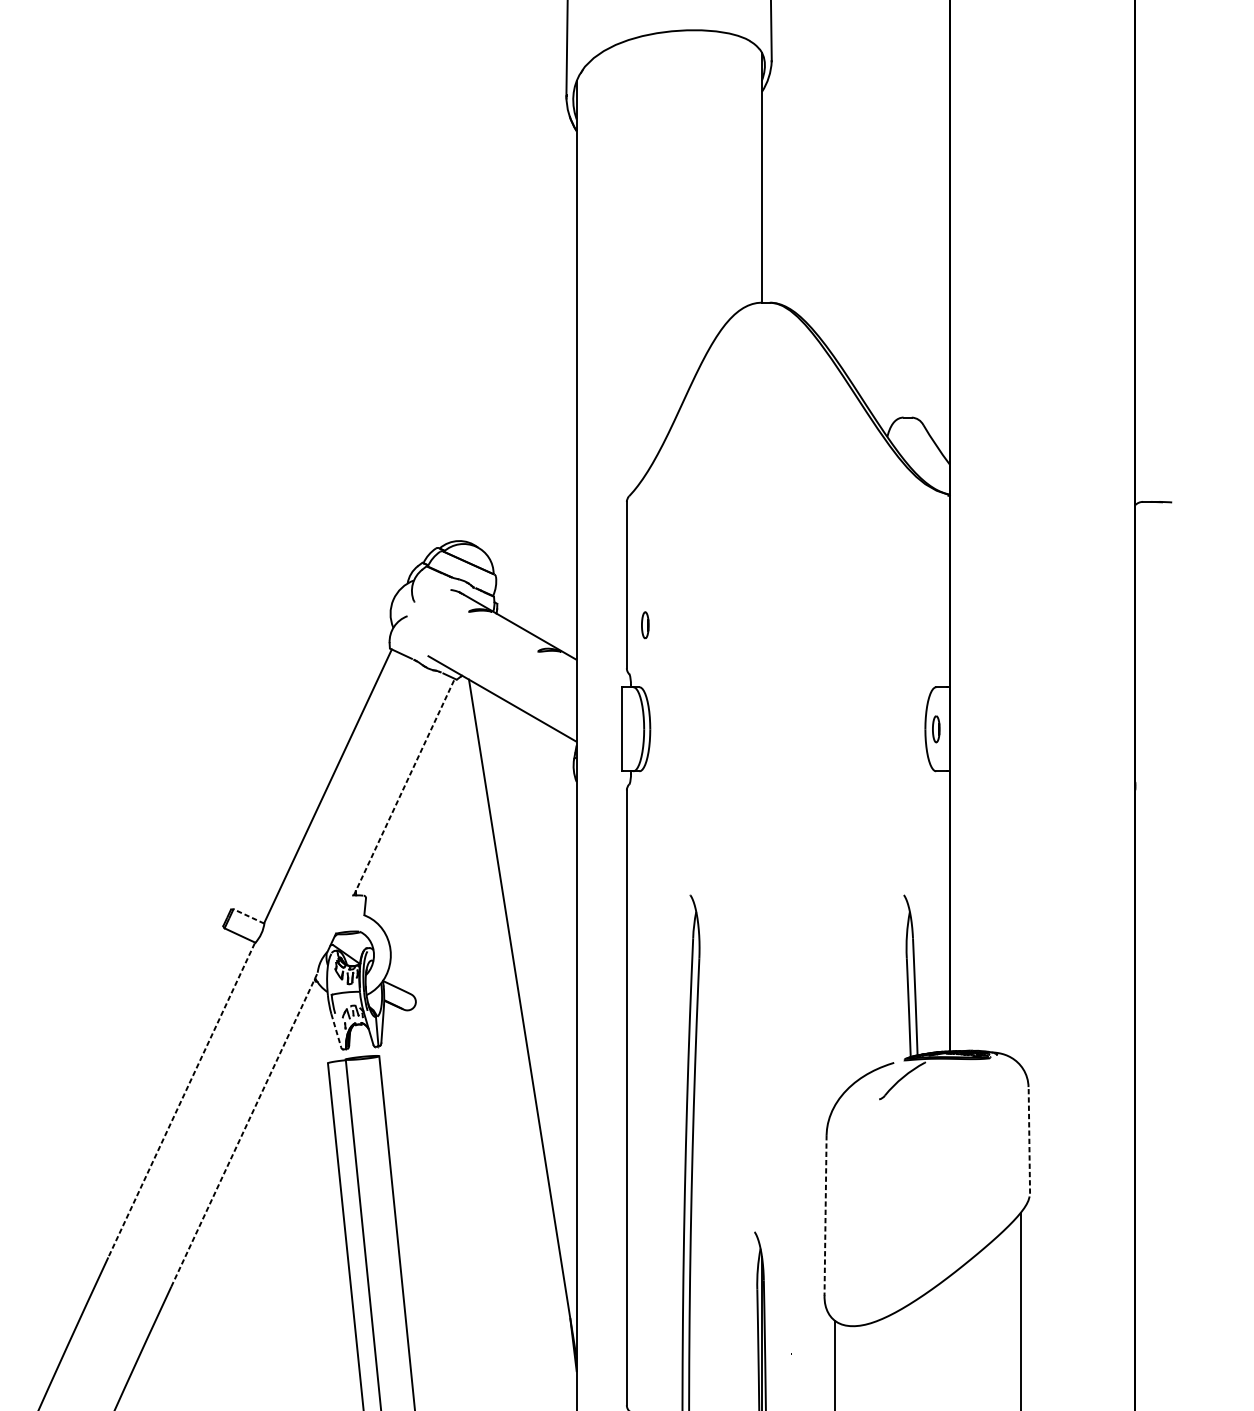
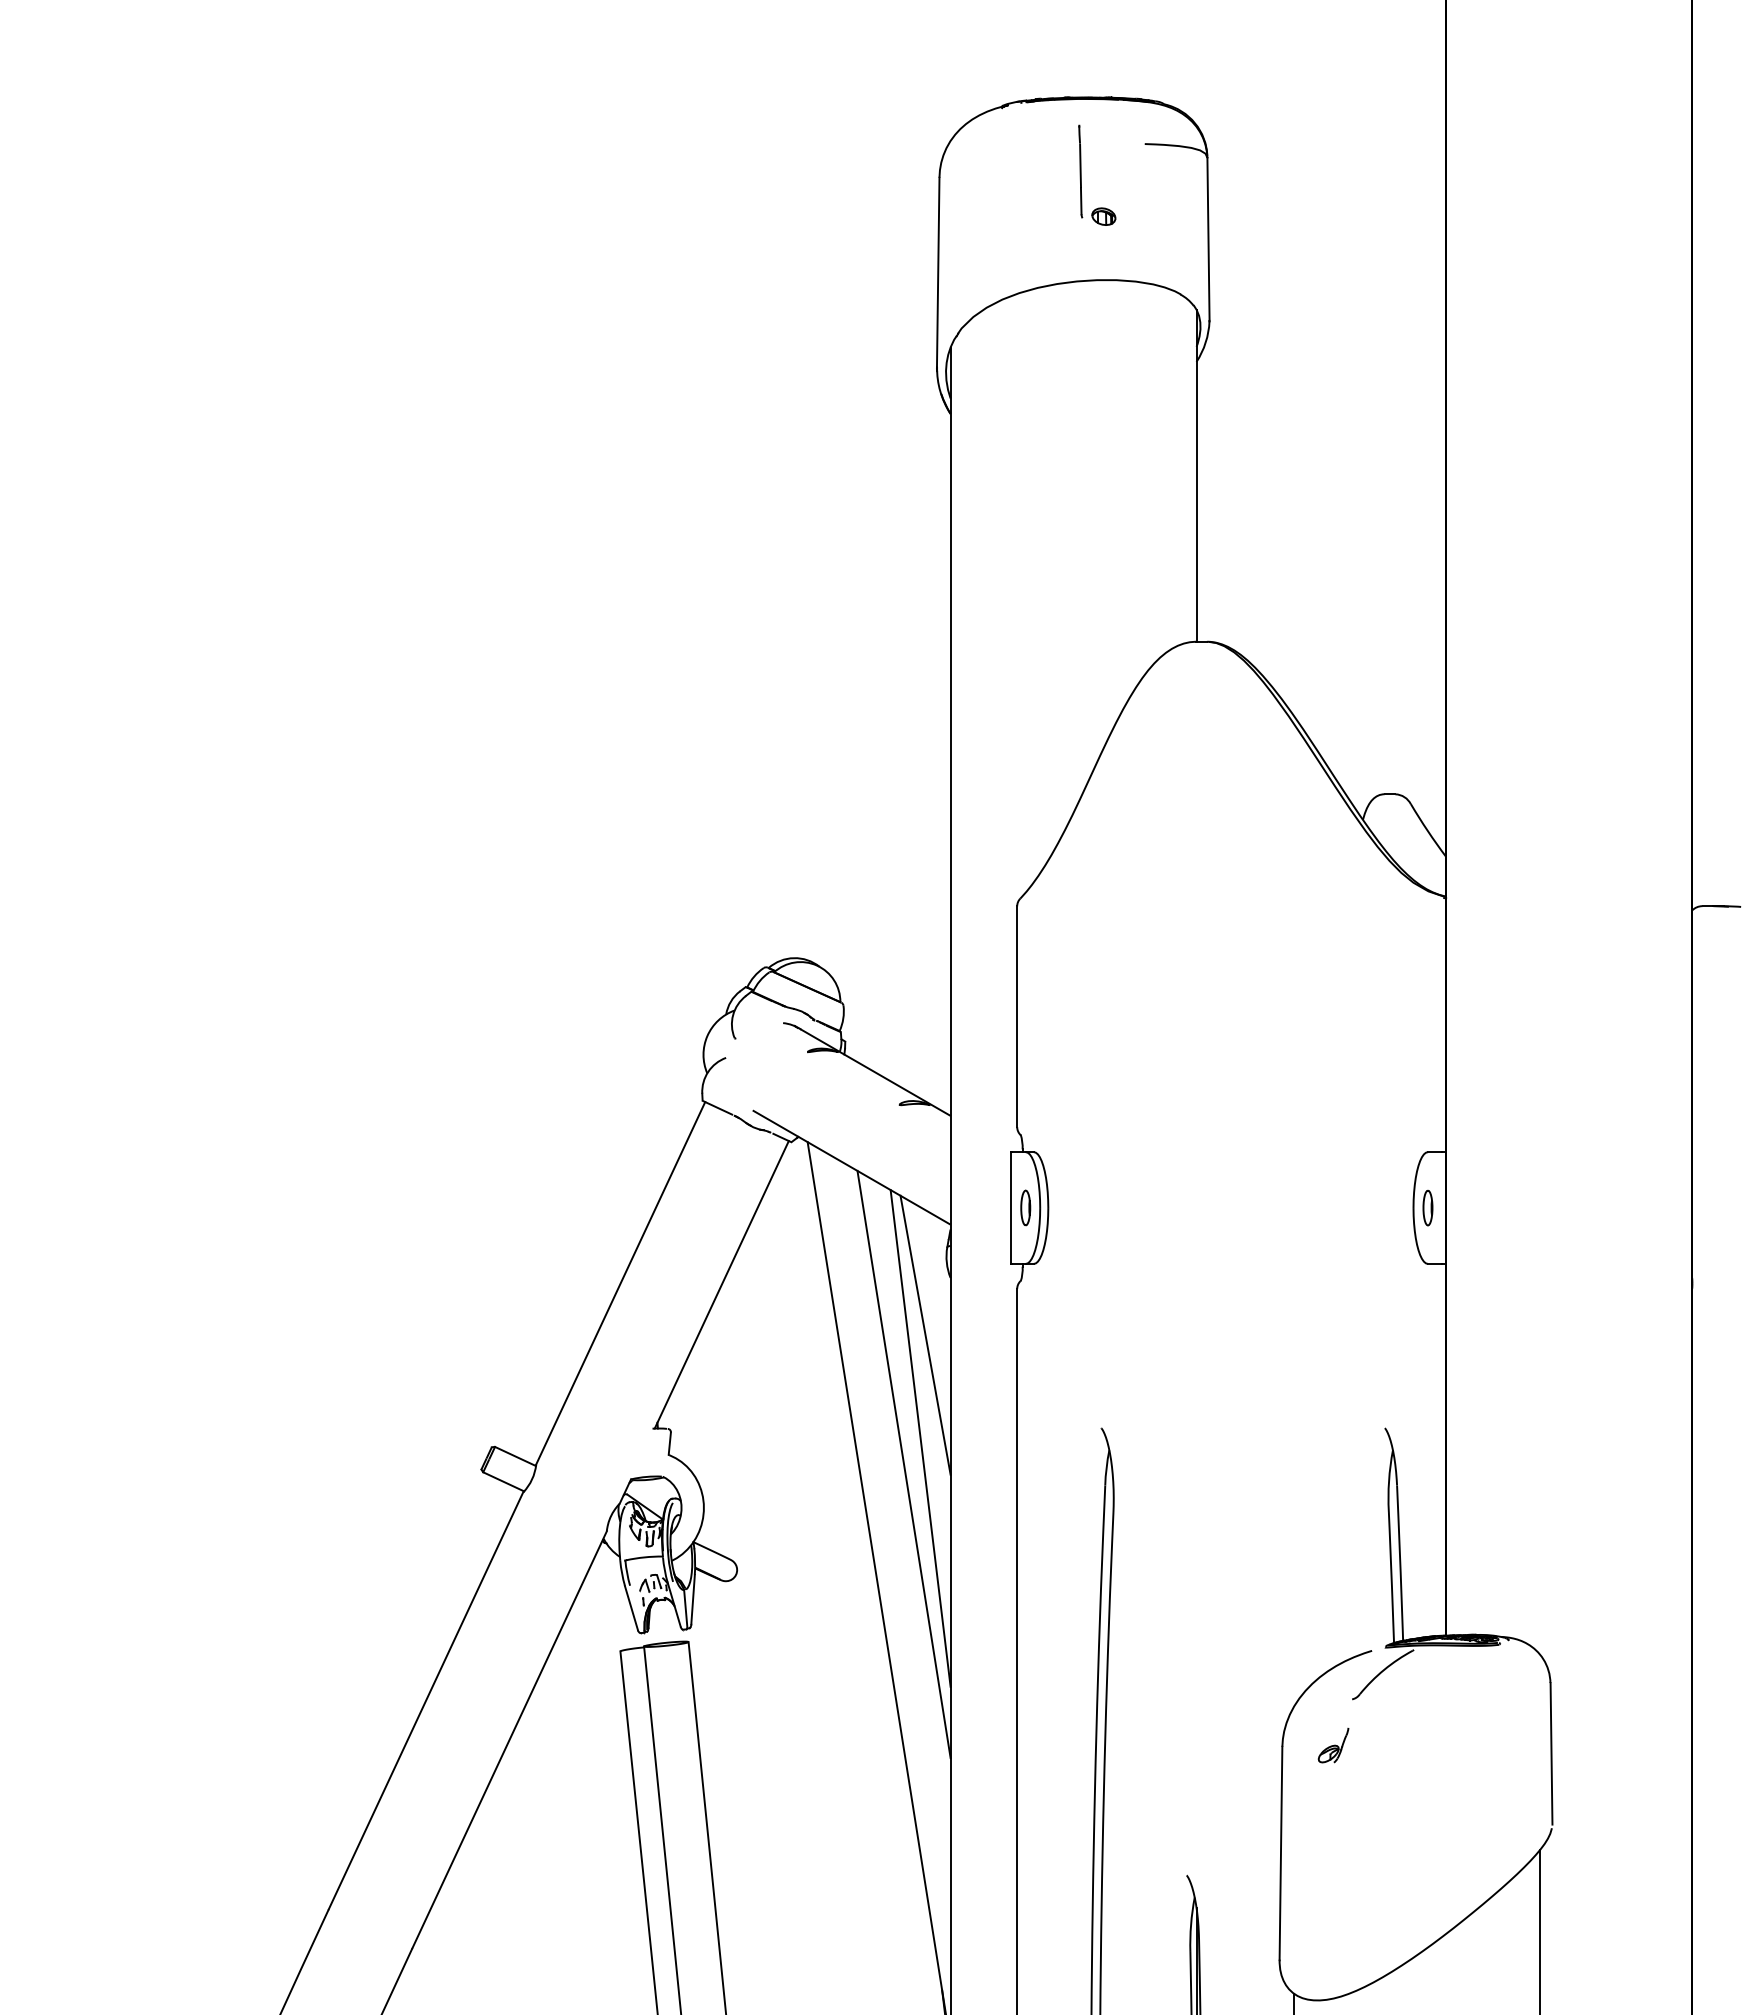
part: (645, 624) -> (1025, 1207), moved
line: (404, 786) -> (721, 1284), dashed -> solid
line: (557, 824) -> (925, 1334), added
line: (554, 902) -> (920, 1438), added
line: (248, 916) -> (515, 1456), dashed -> solid
line: (541, 922) -> (903, 1464), added
line: (336, 1030) -> (631, 1608), dashed -> solid
line: (181, 1101) -> (425, 1701), dashed -> solid
line: (244, 1129) -> (509, 1739), dashed -> solid
part: (865, 1134) -> (1333, 1745), added
line: (1029, 1140) -> (1551, 1753), dashed -> solid
line: (825, 1215) -> (1280, 1853), dashed -> solid

